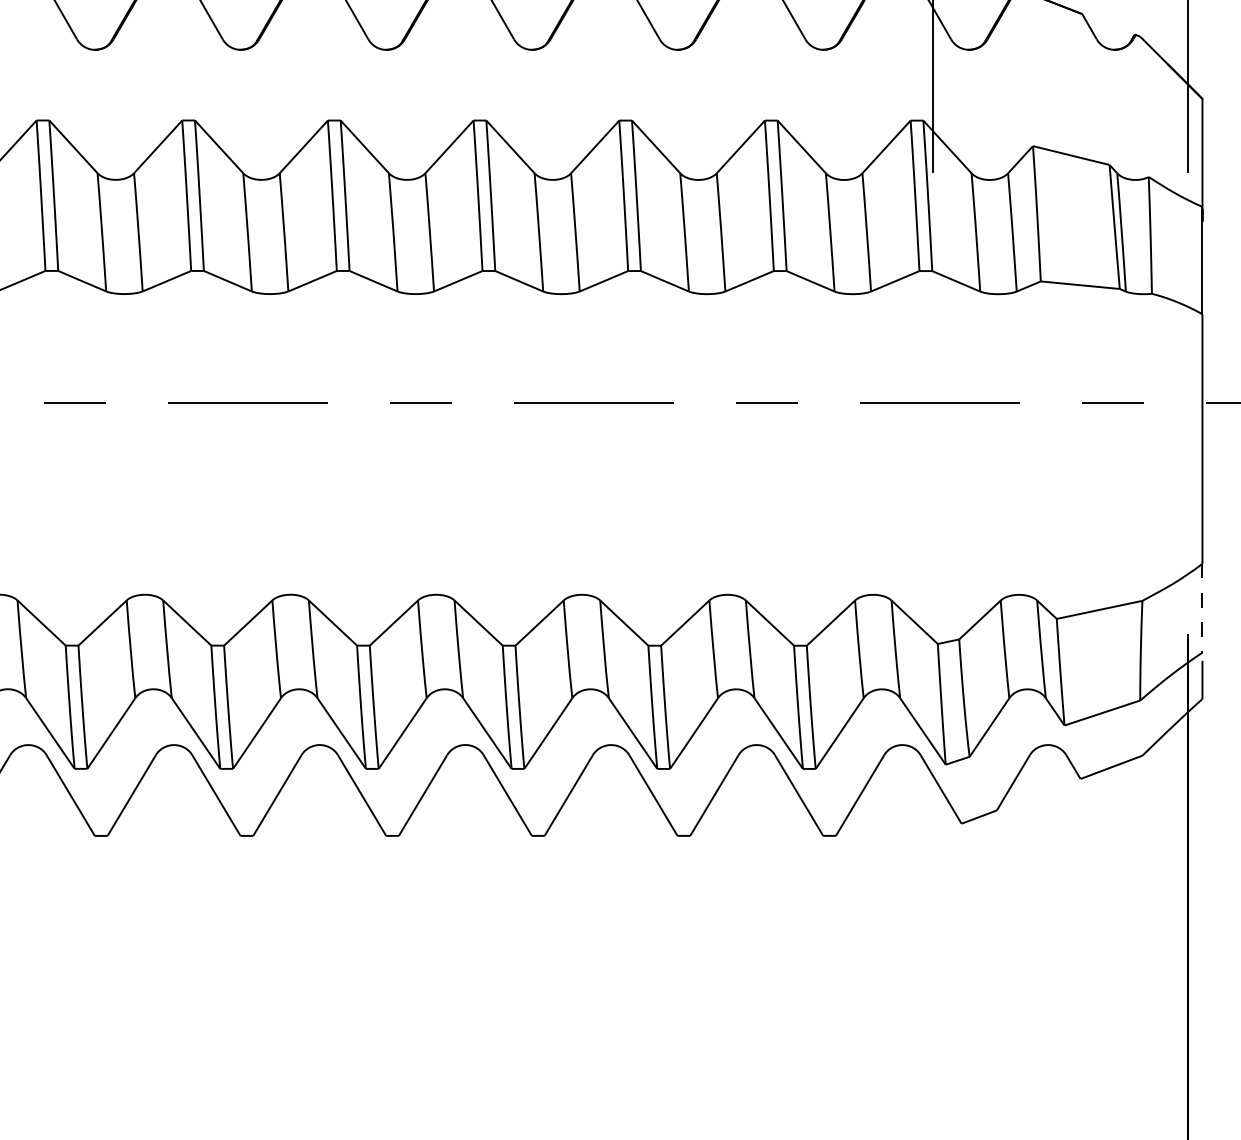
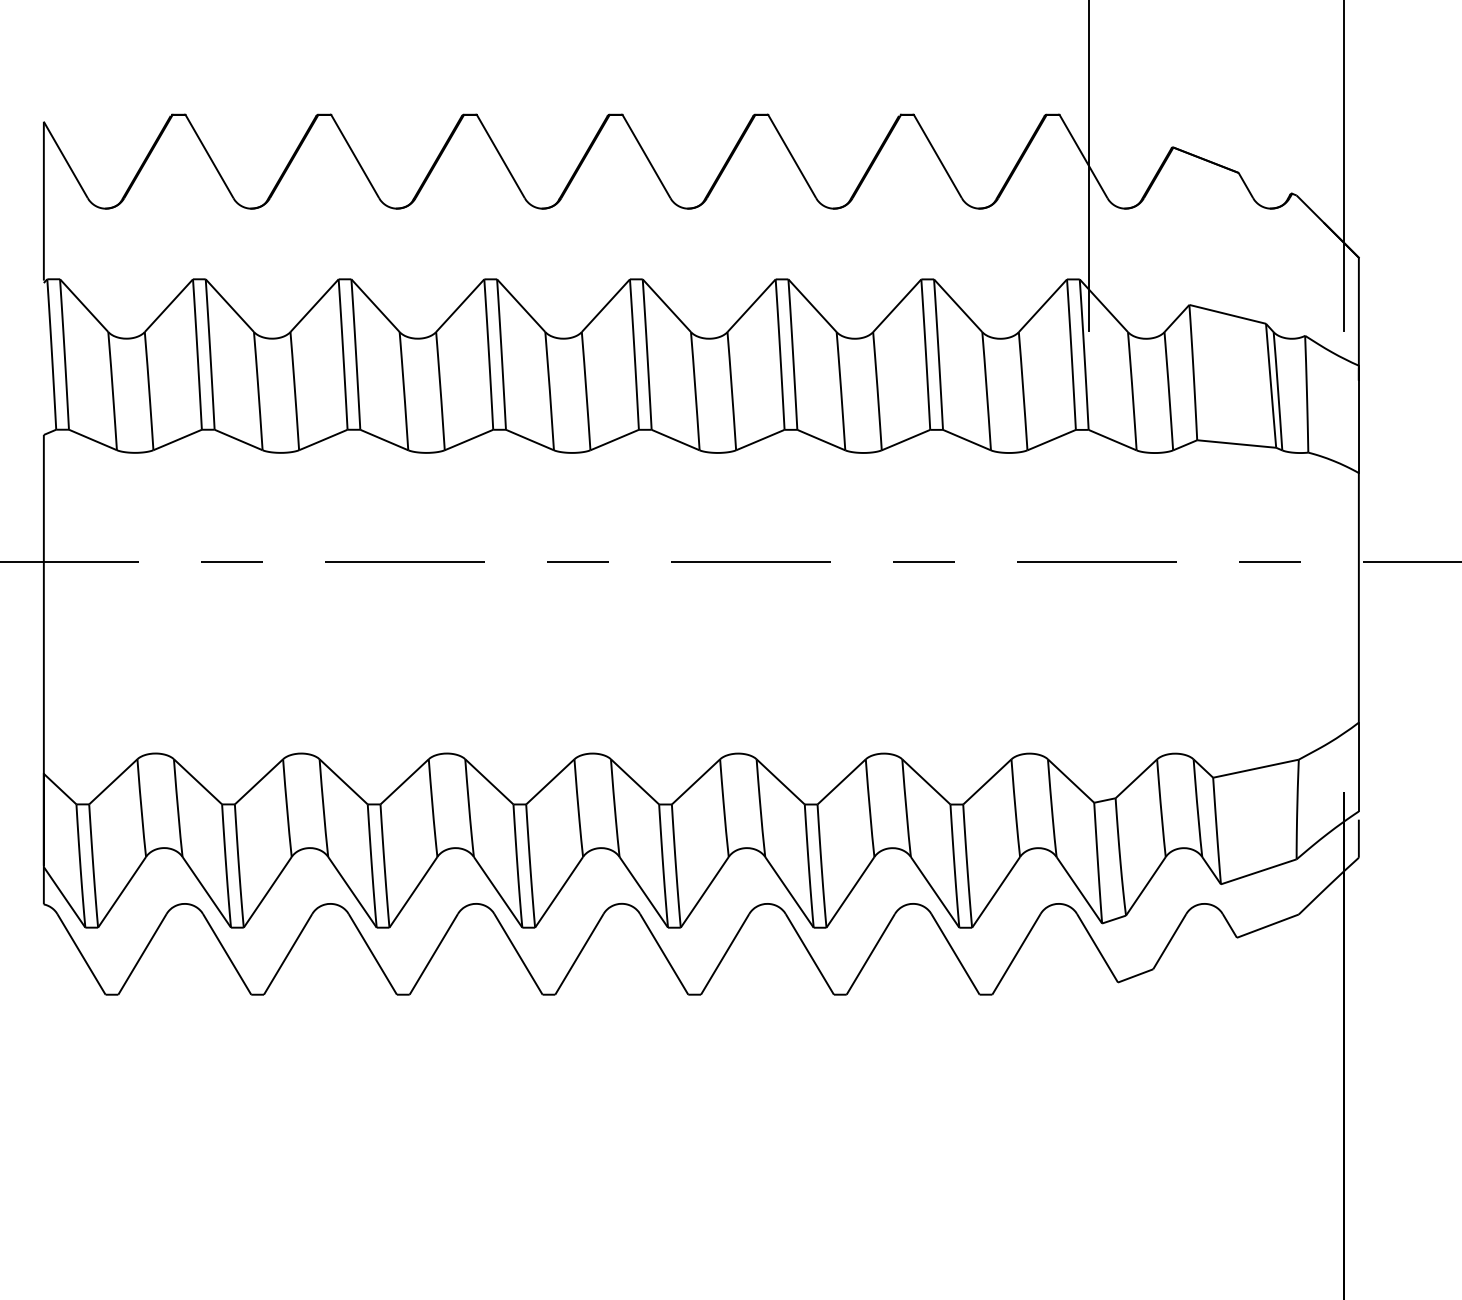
line: (1202, 608) -> (1358, 767), dashed -> solid

